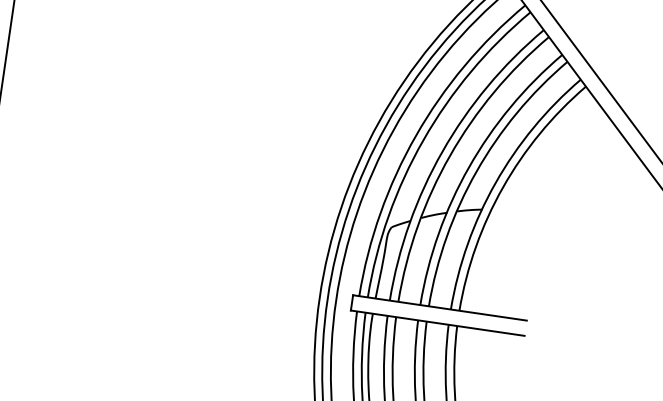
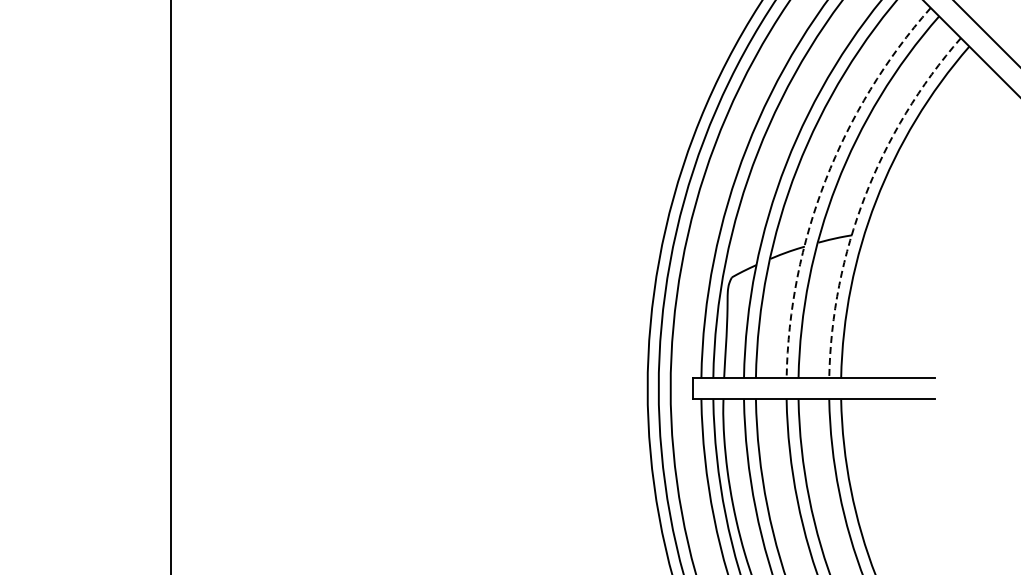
arc: (468, 167) -> (825, 180), solid -> dashed
arc: (495, 183) -> (865, 196), solid -> dashed

